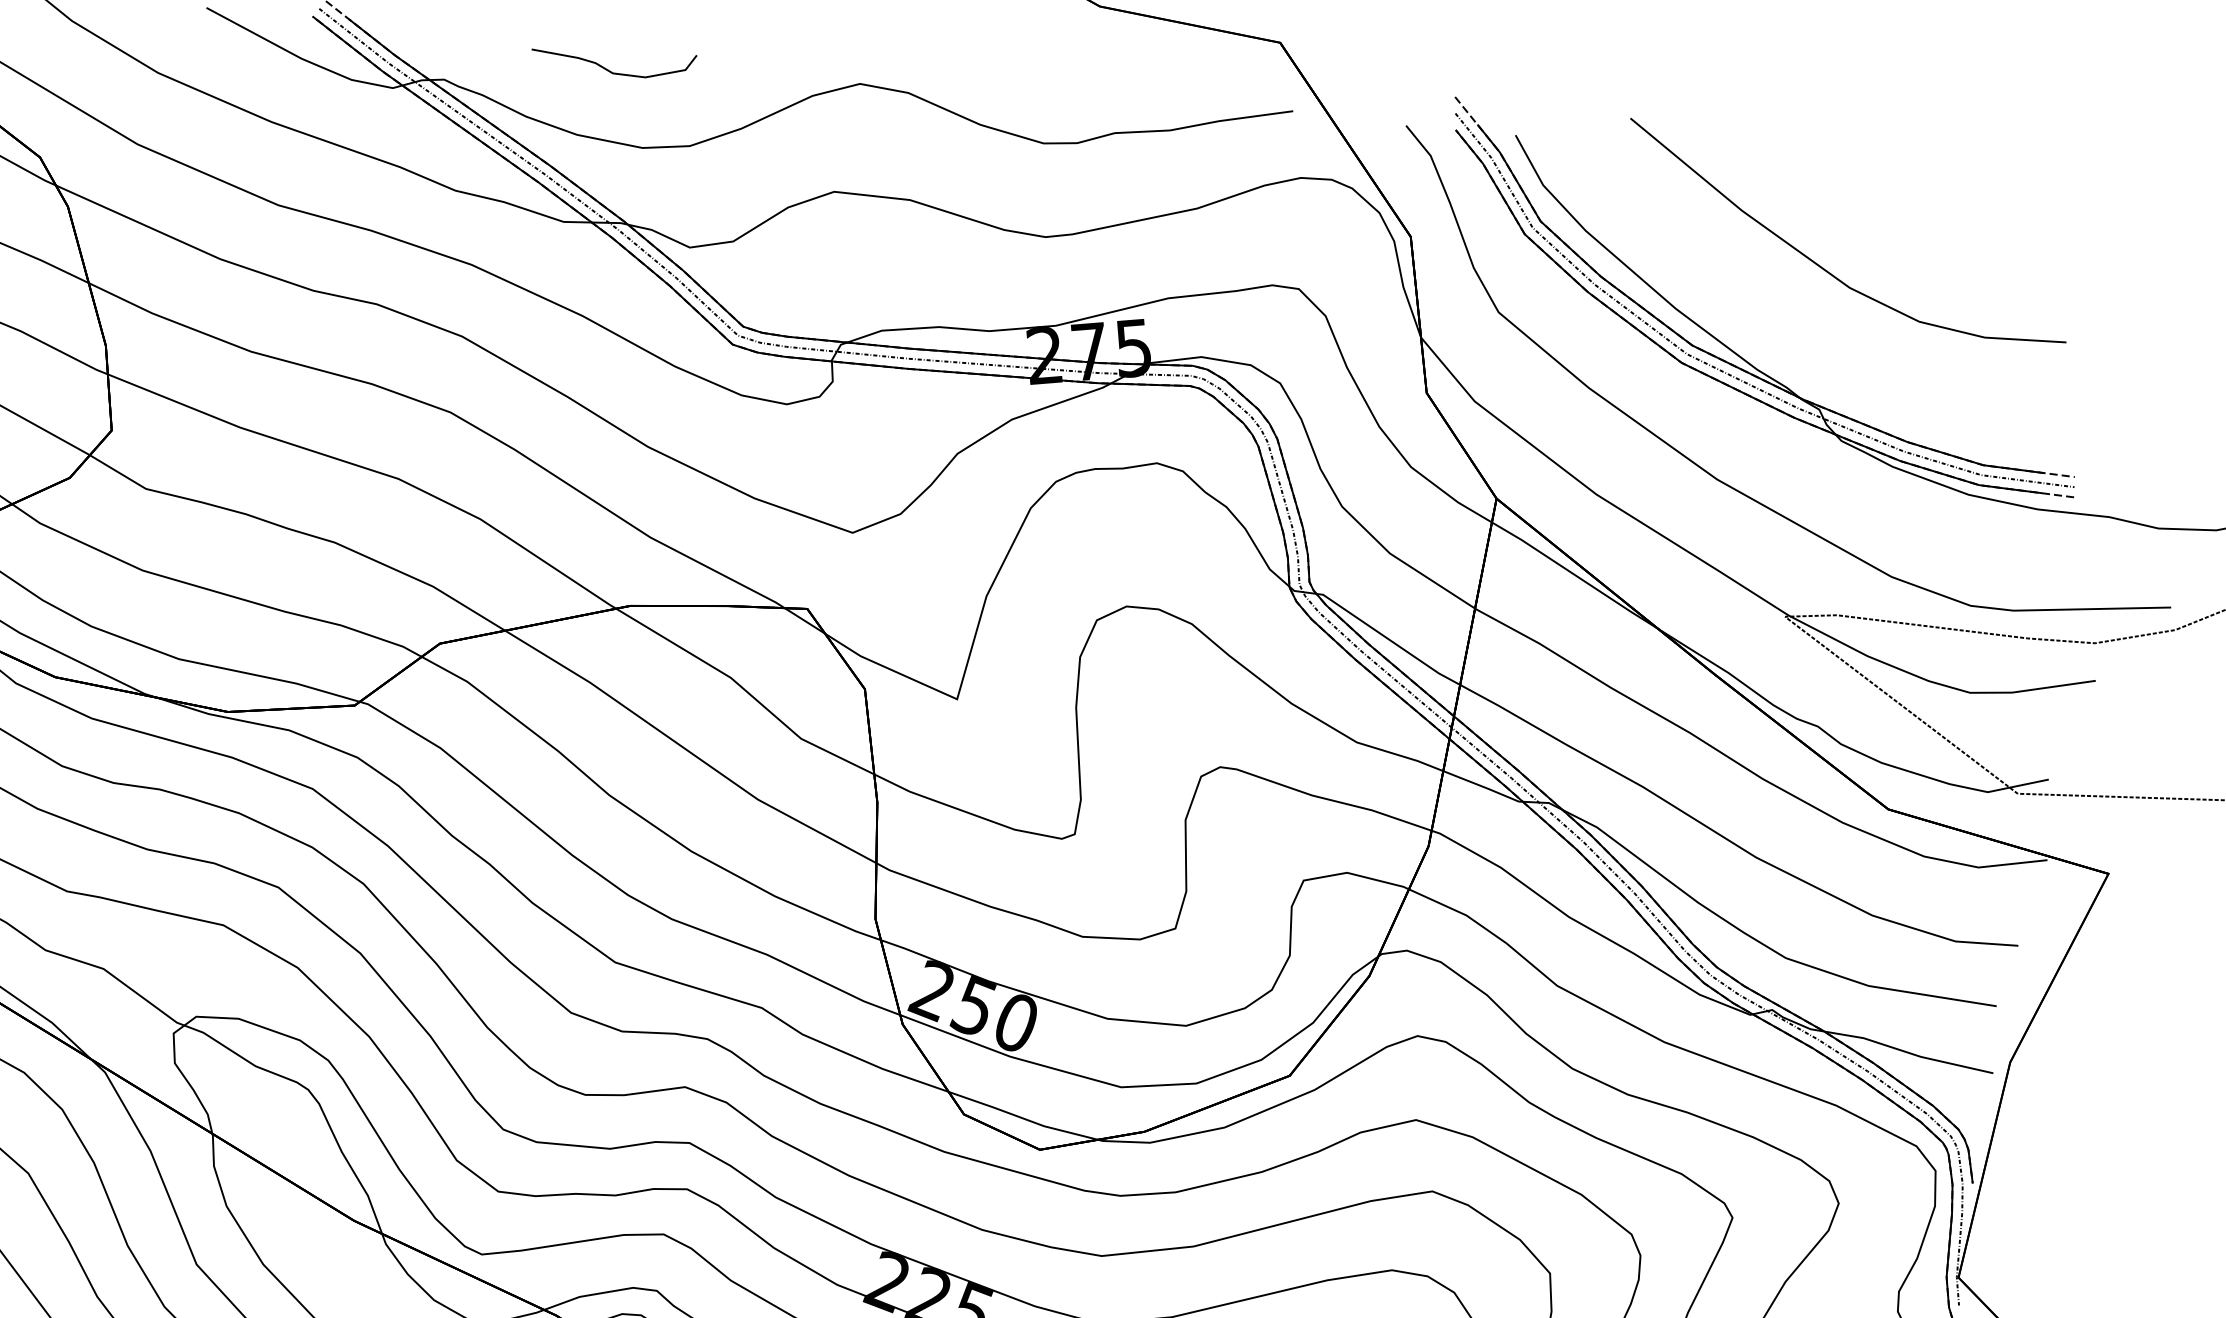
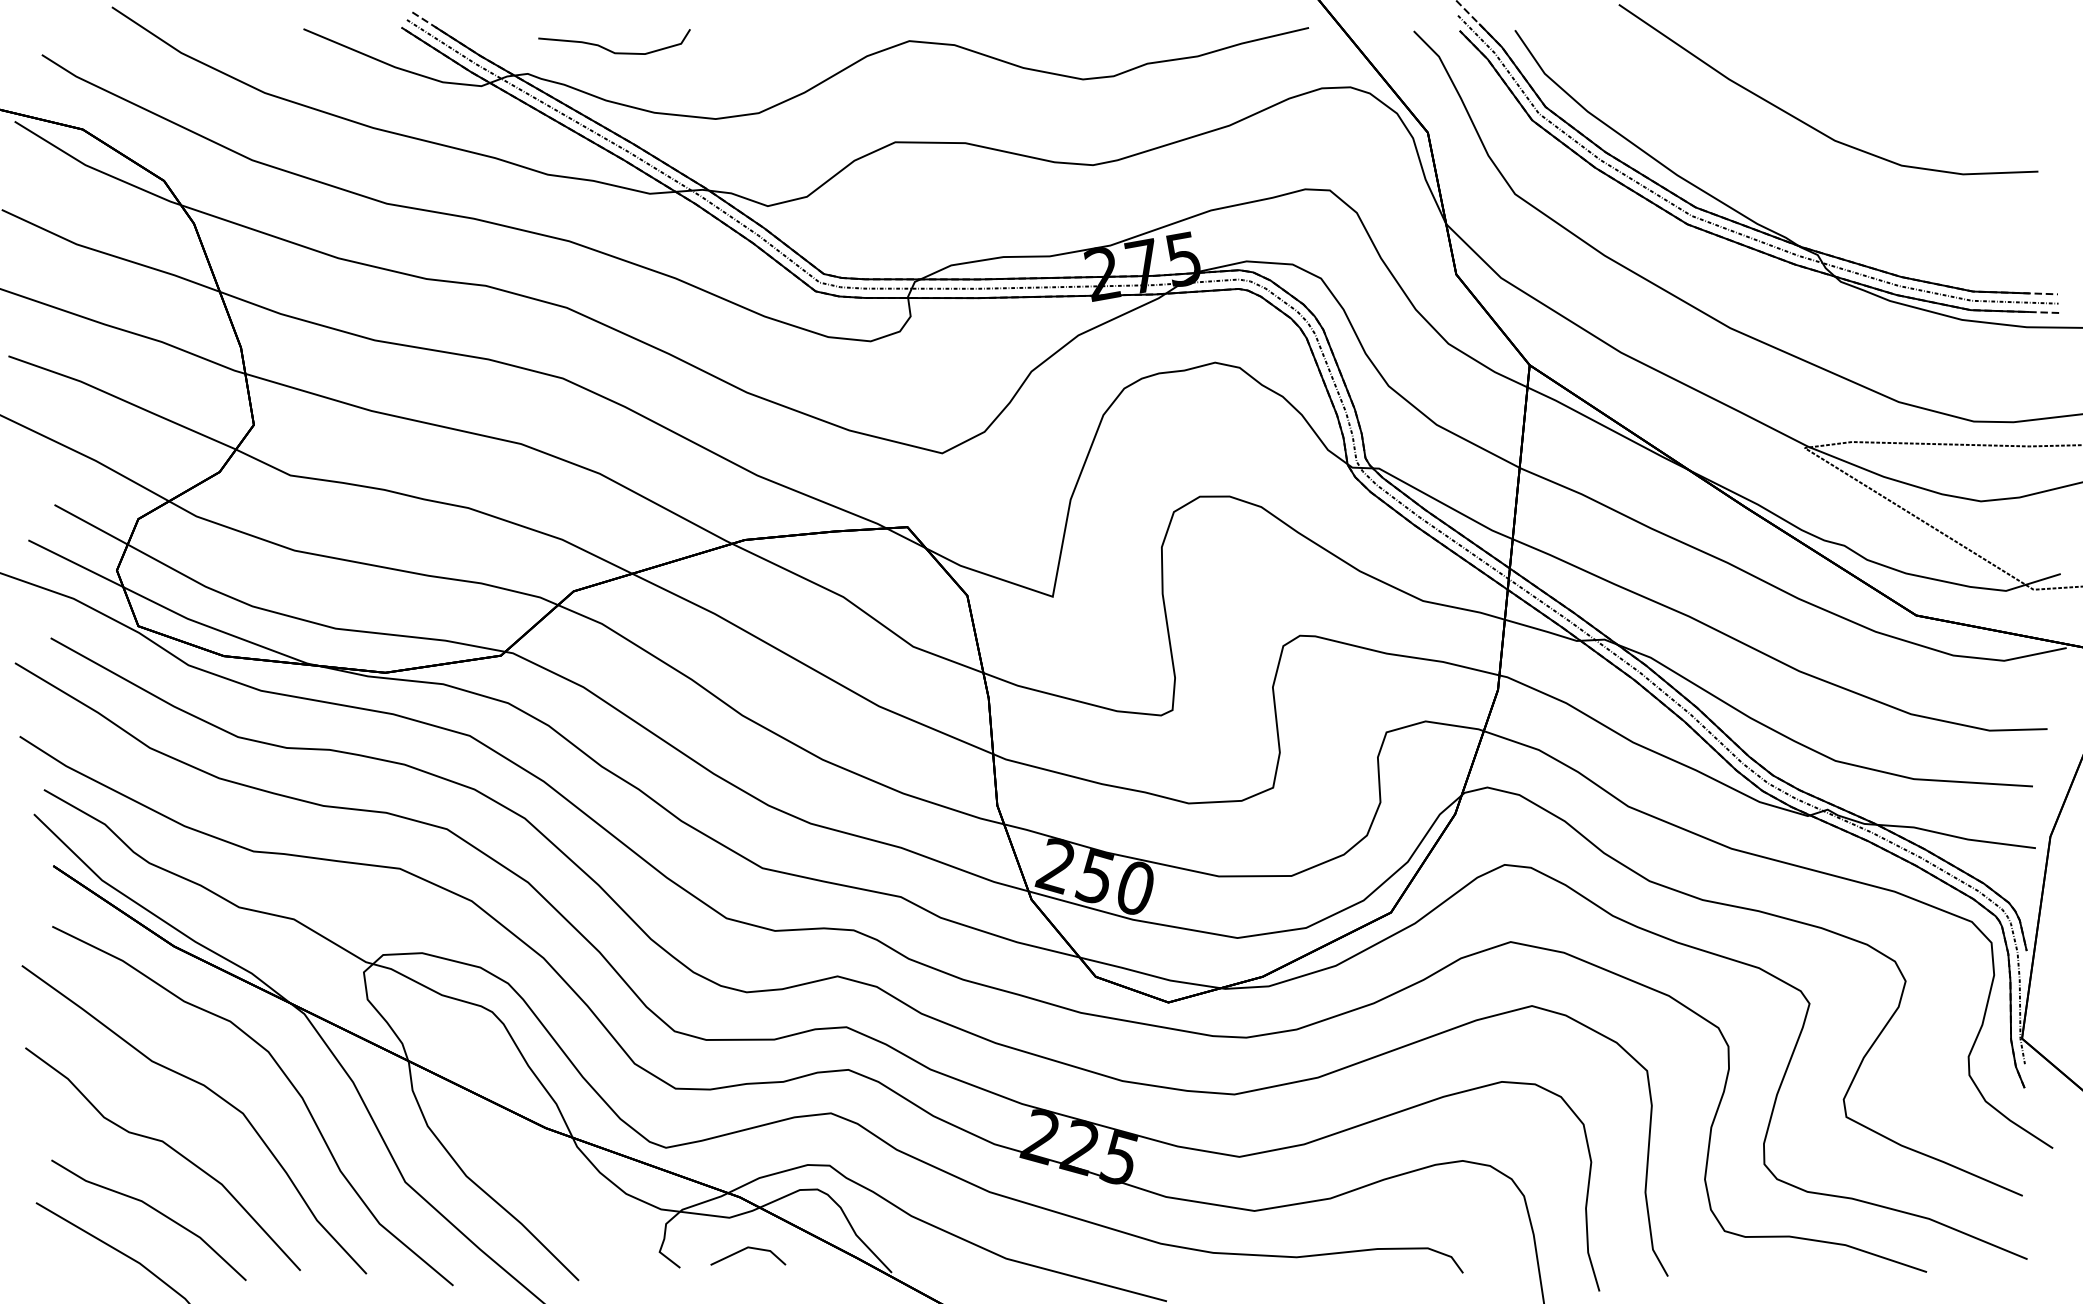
curve: (607, 68) -> (609, 49), moved

